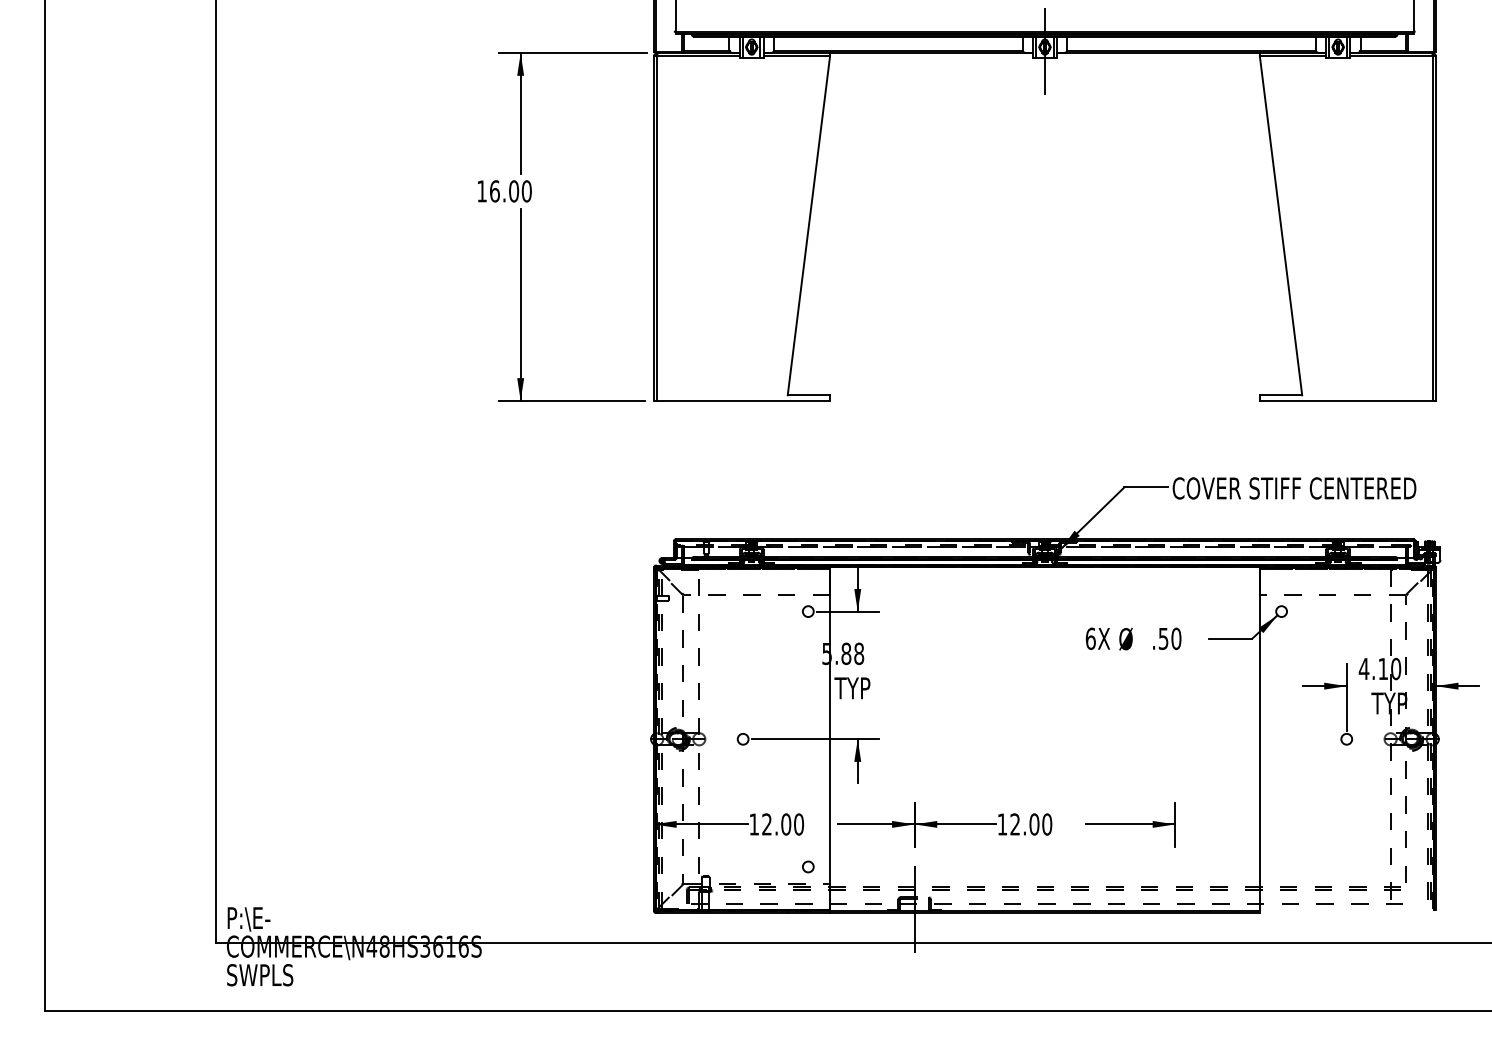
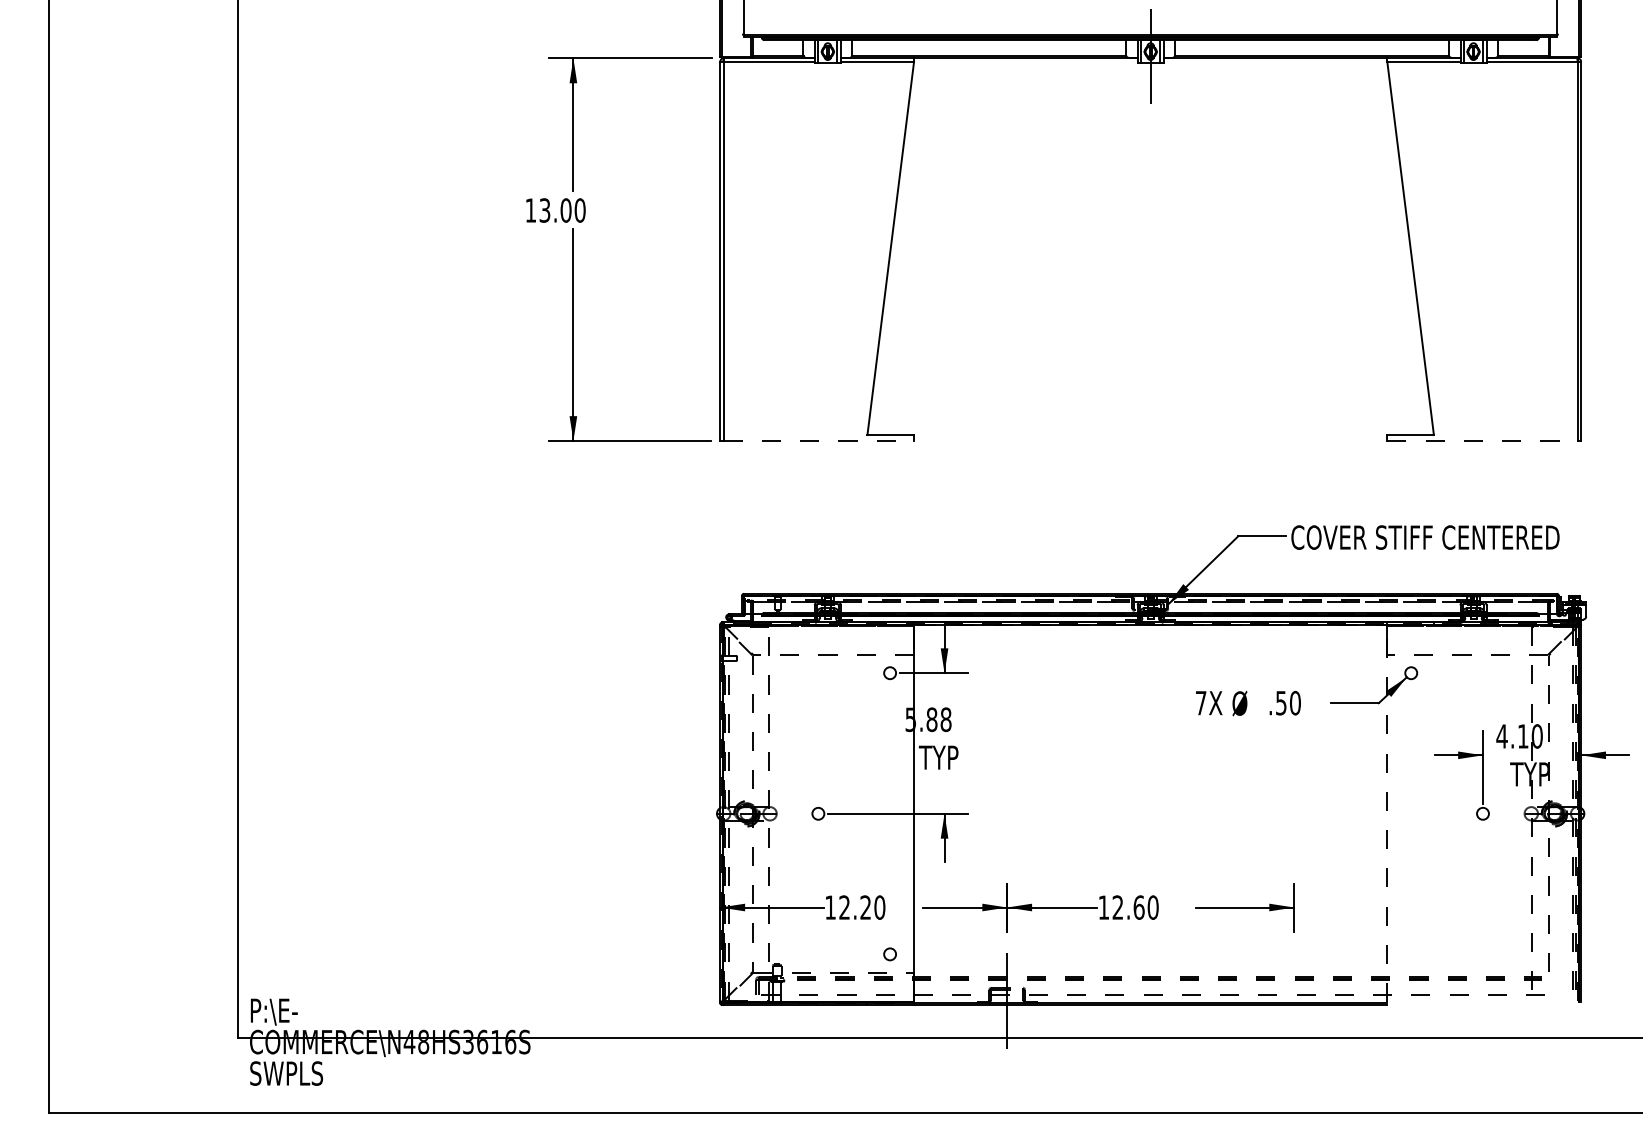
text: (494, 191) -> (544, 210), 16.00 -> 13.00
line: (744, 401) -> (819, 441), solid -> dashed
line: (1347, 401) -> (1483, 441), solid -> dashed
text: (1090, 638) -> (1200, 702), 6X -> 7X
line: (1260, 739) -> (1387, 813), solid -> dashed
text: (785, 824) -> (865, 907), 12.00 -> 12.20
text: (1033, 824) -> (1138, 907), 12.00 -> 12.60

